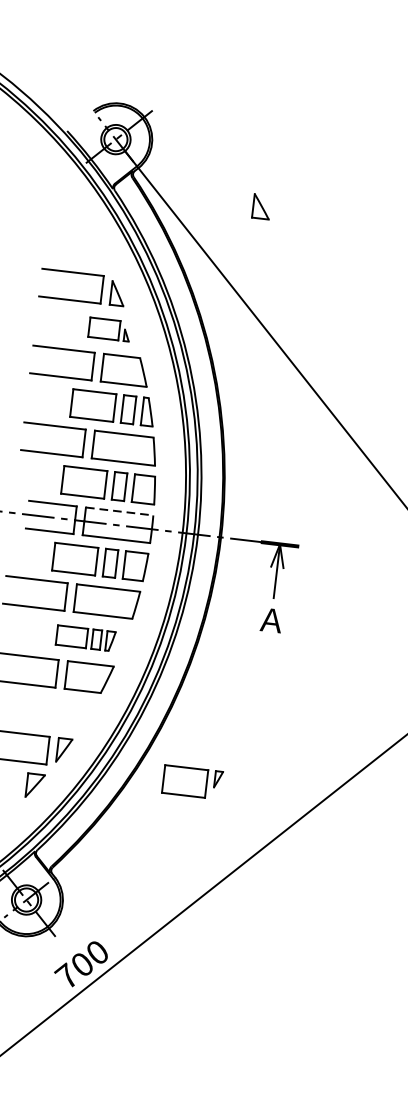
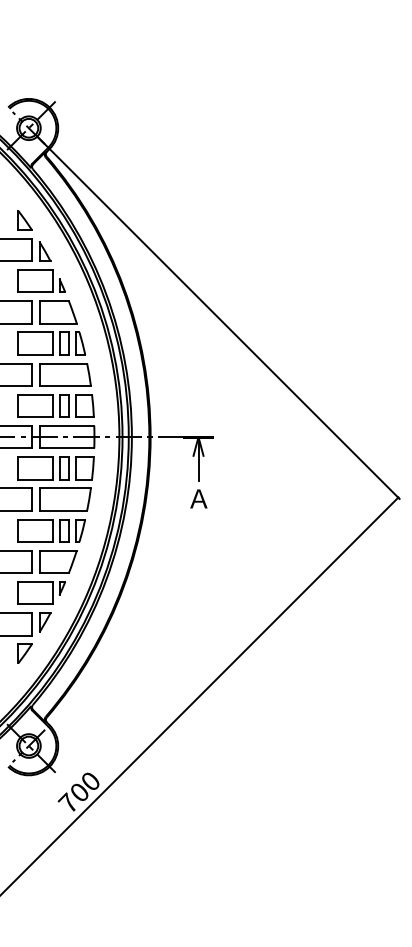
part: (261, 206) -> (24, 220), moved
part: (109, 328) -> (41, 280), size x1.43
line: (120, 511) -> (67, 425), dashed -> solid
part: (85, 638) -> (51, 530), size x1.43
part: (192, 781) -> (41, 592), moved

